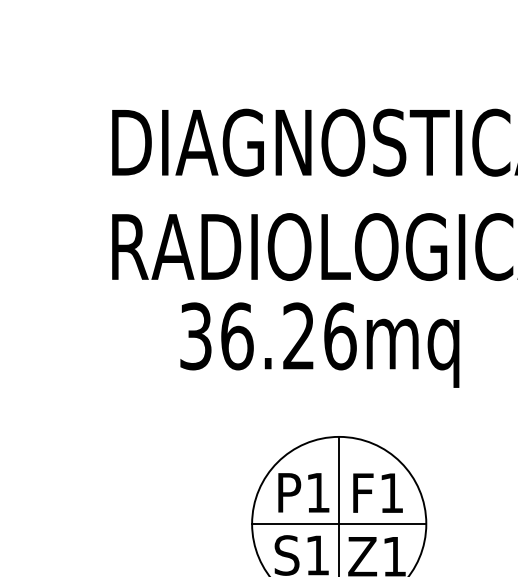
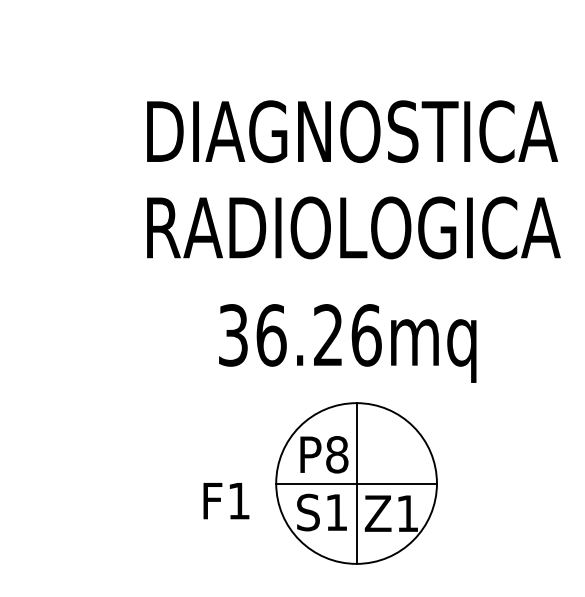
text: (319, 345) -> (347, 343), moved
text: (318, 492) -> (337, 454), P1 -> P8
text: (378, 493) -> (226, 501), moved

